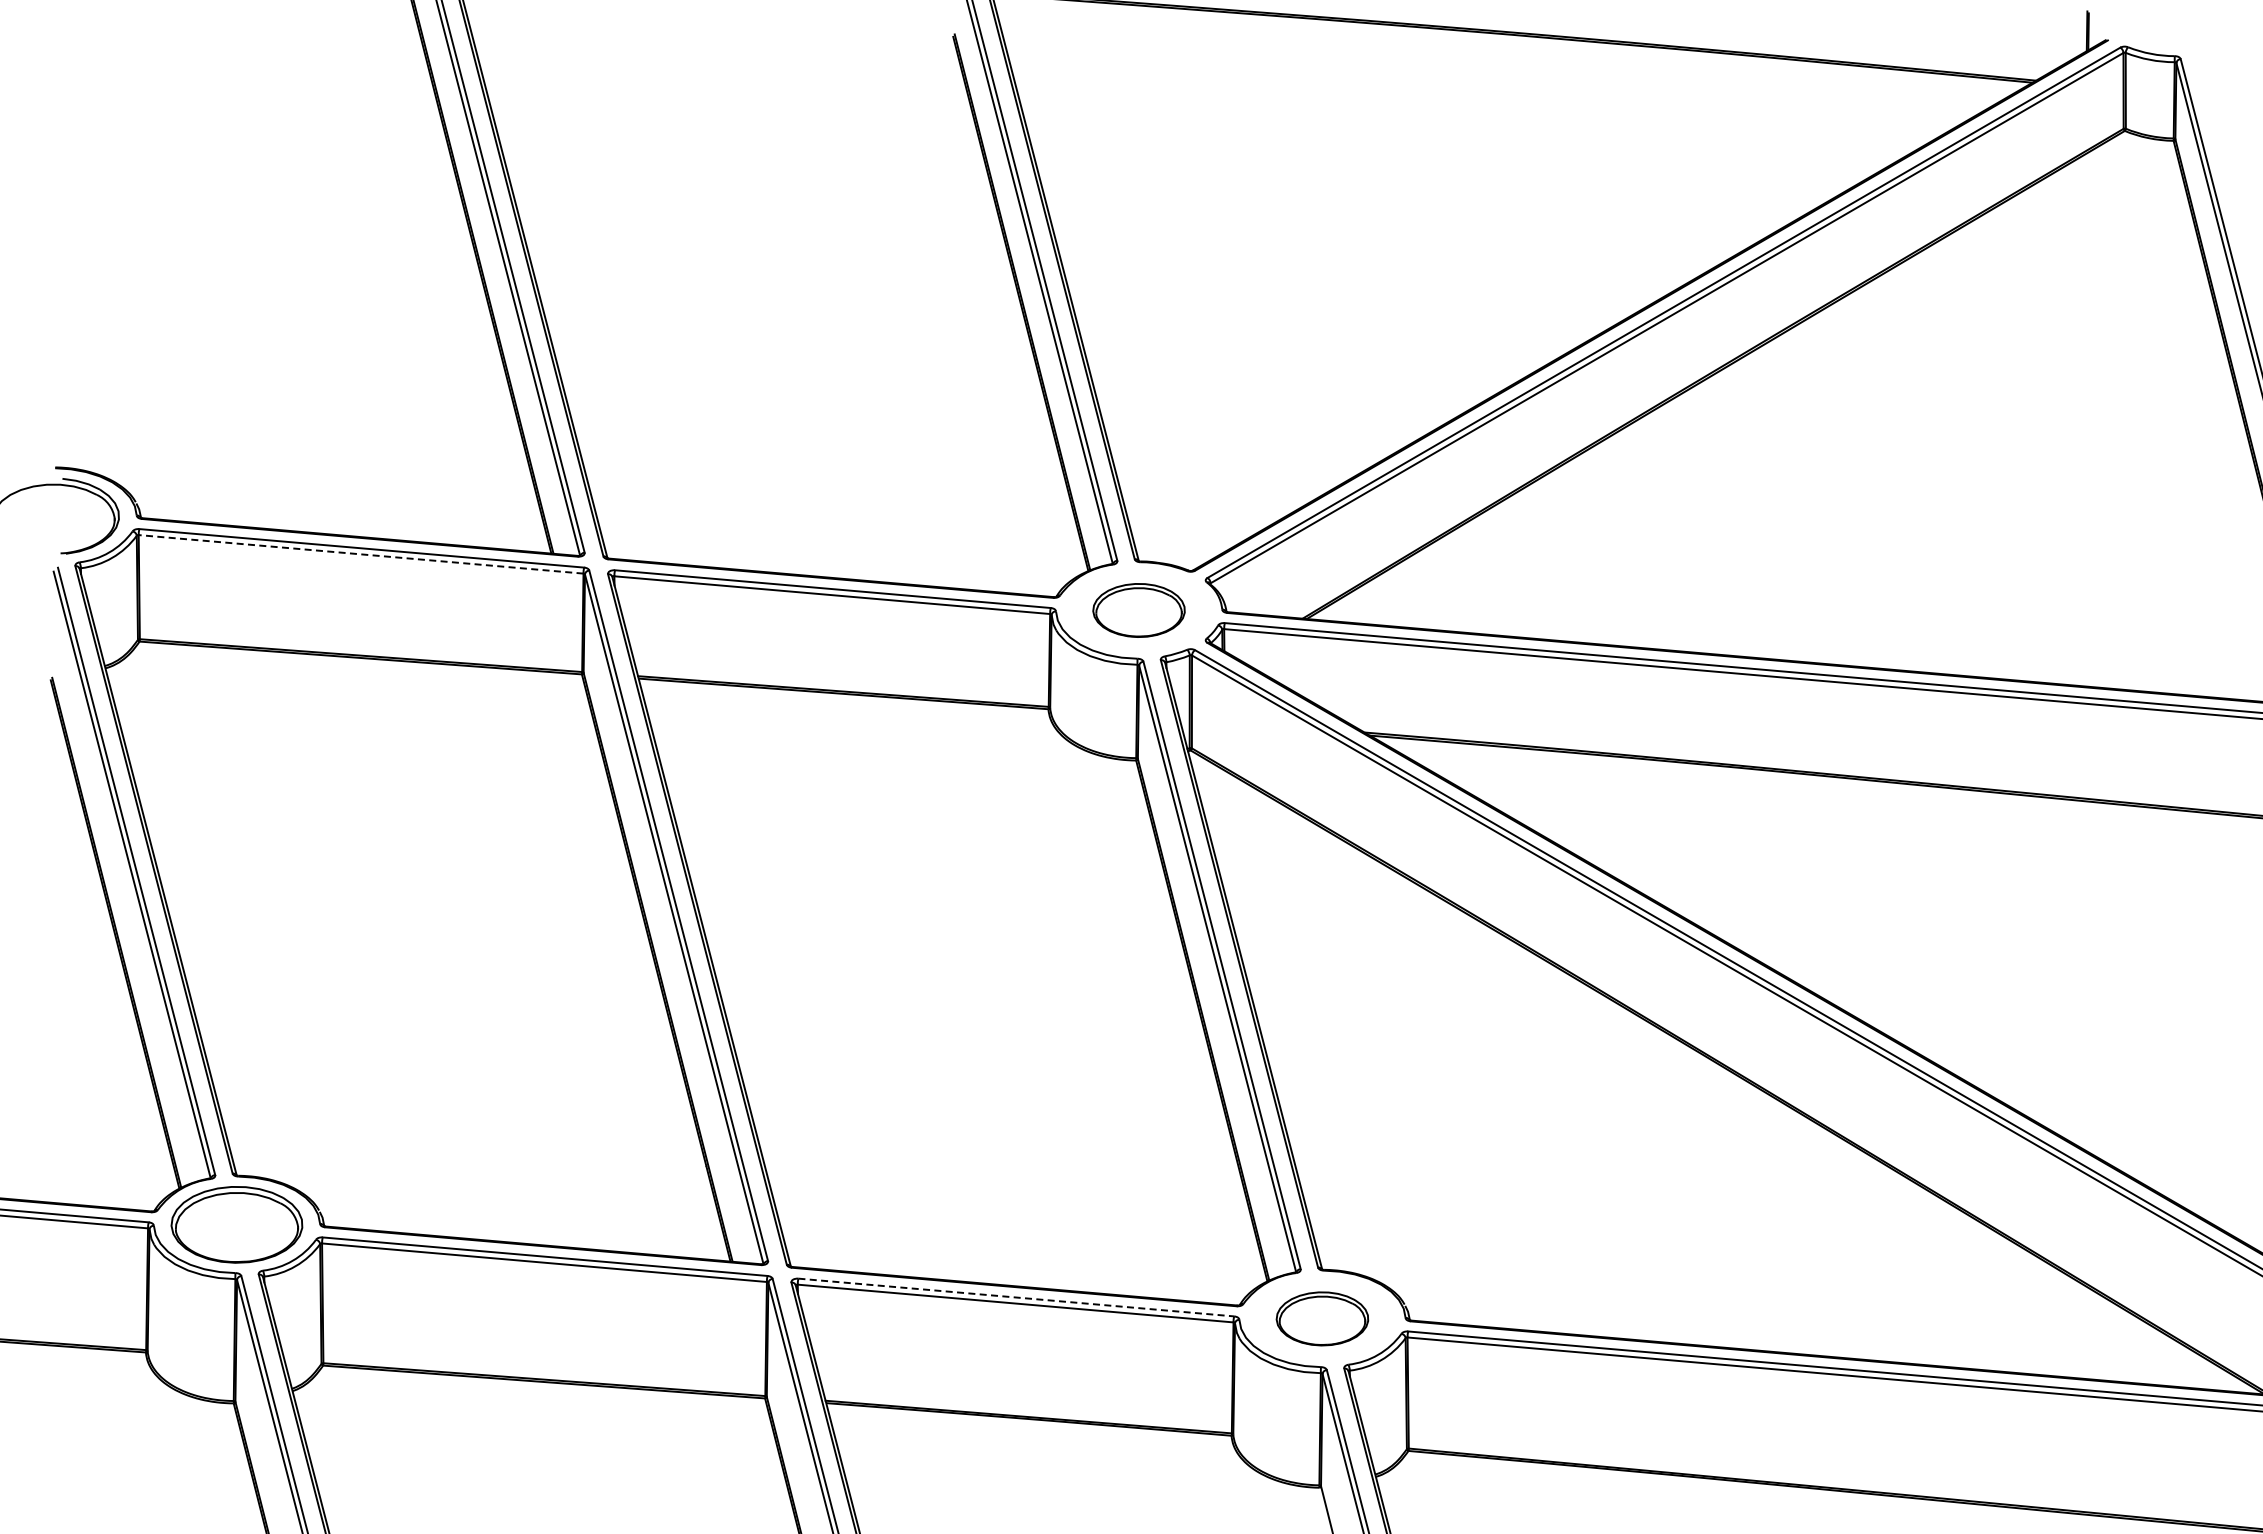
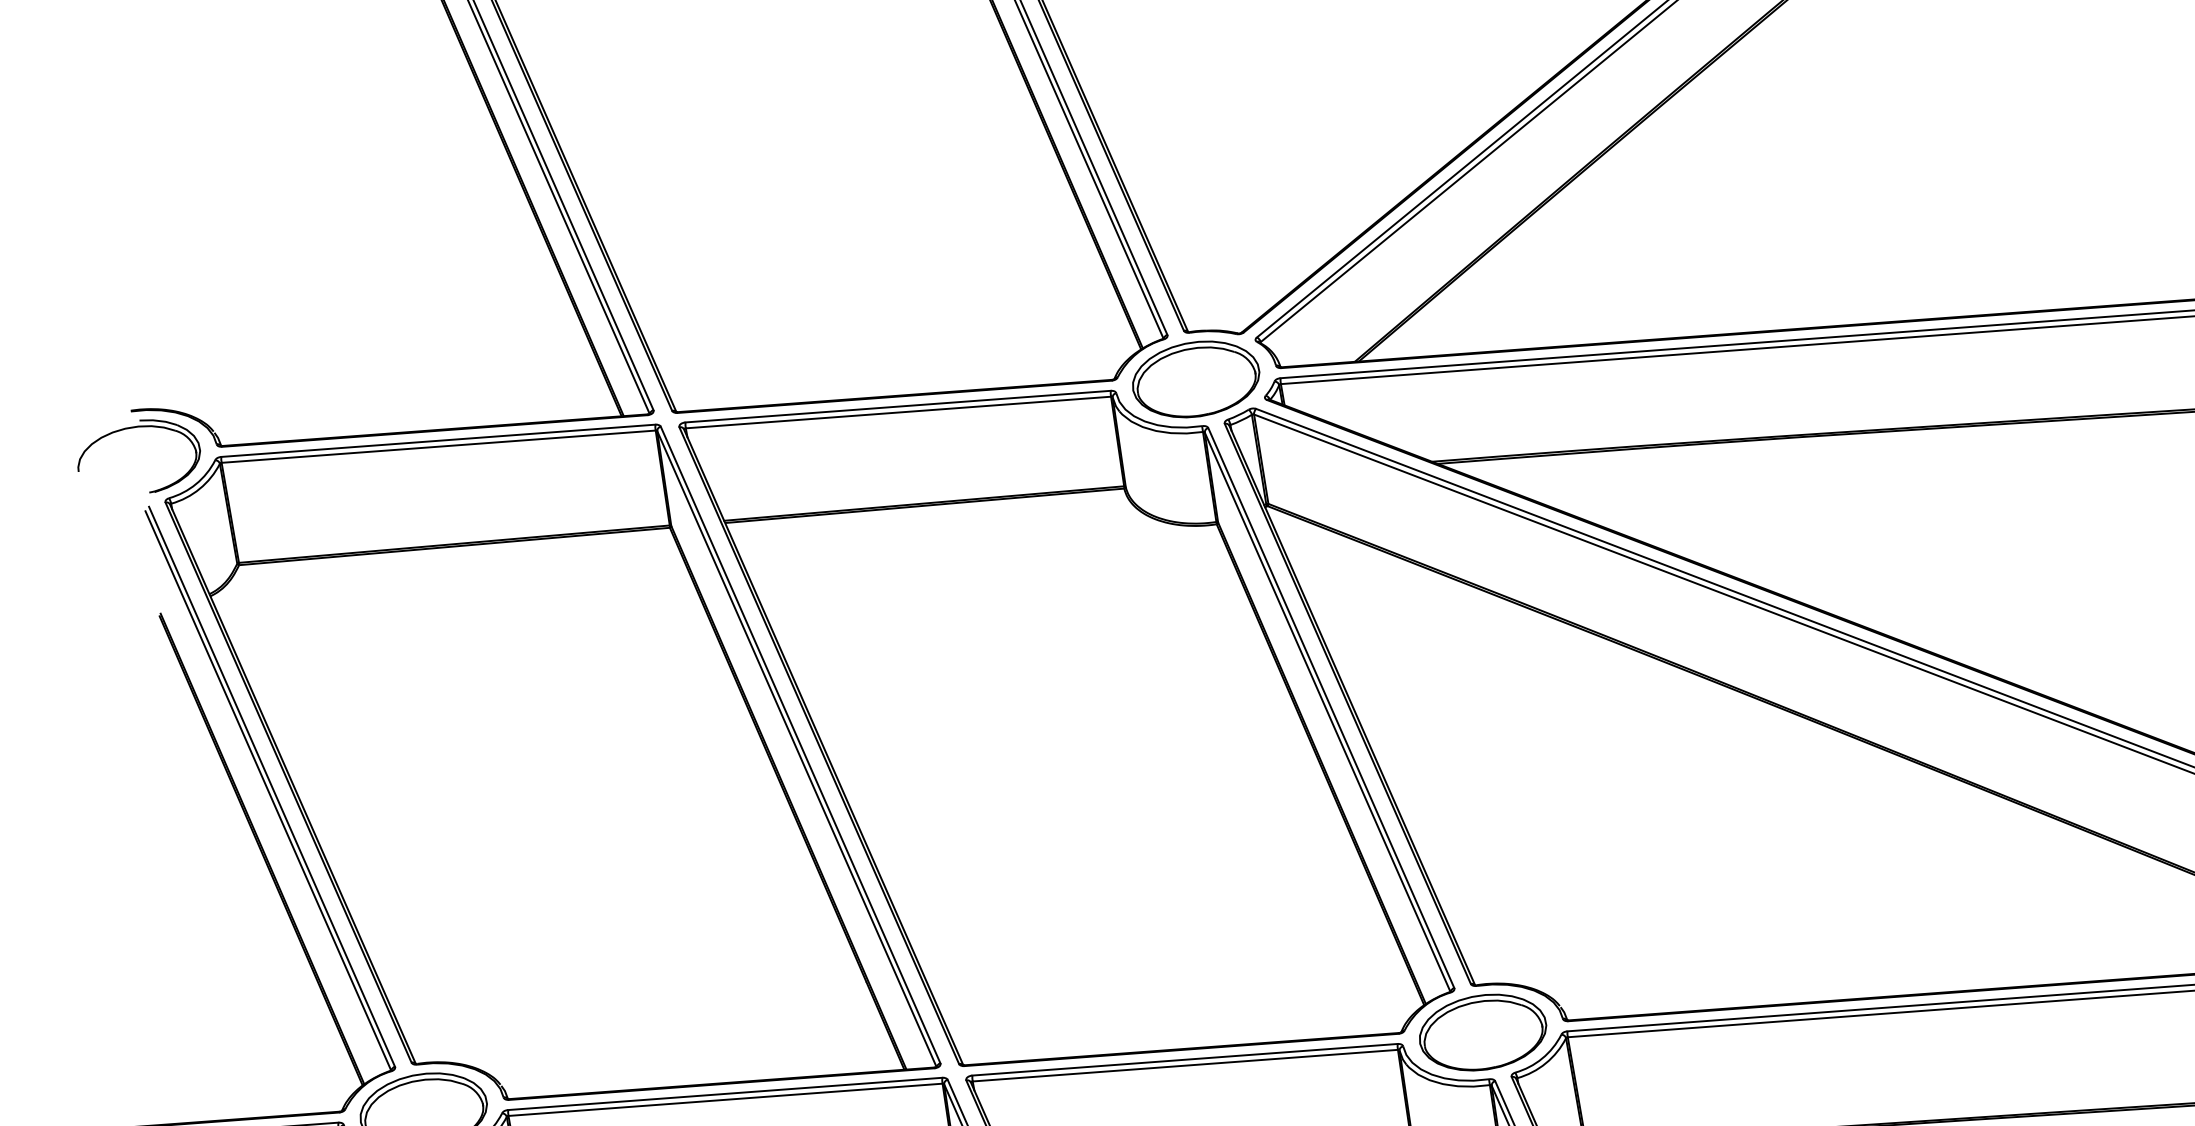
line: (360, 554) -> (438, 446), dashed -> solid
part: (1138, 610) -> (1195, 379), size x1.43
line: (1016, 1297) -> (1185, 1059), dashed -> solid
part: (1322, 1318) -> (1482, 1032), size x1.43

